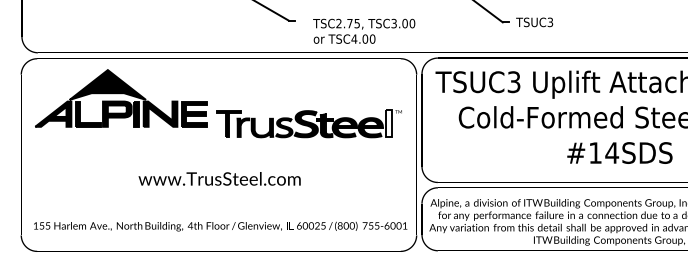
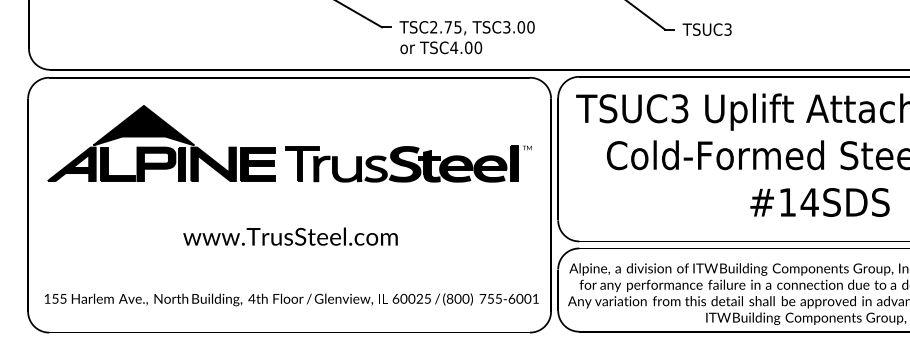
text: (364, 30) -> (467, 36), moved
part: (121, 98) -> (161, 143), moved
fill: (388, 123) -> (513, 163), added

